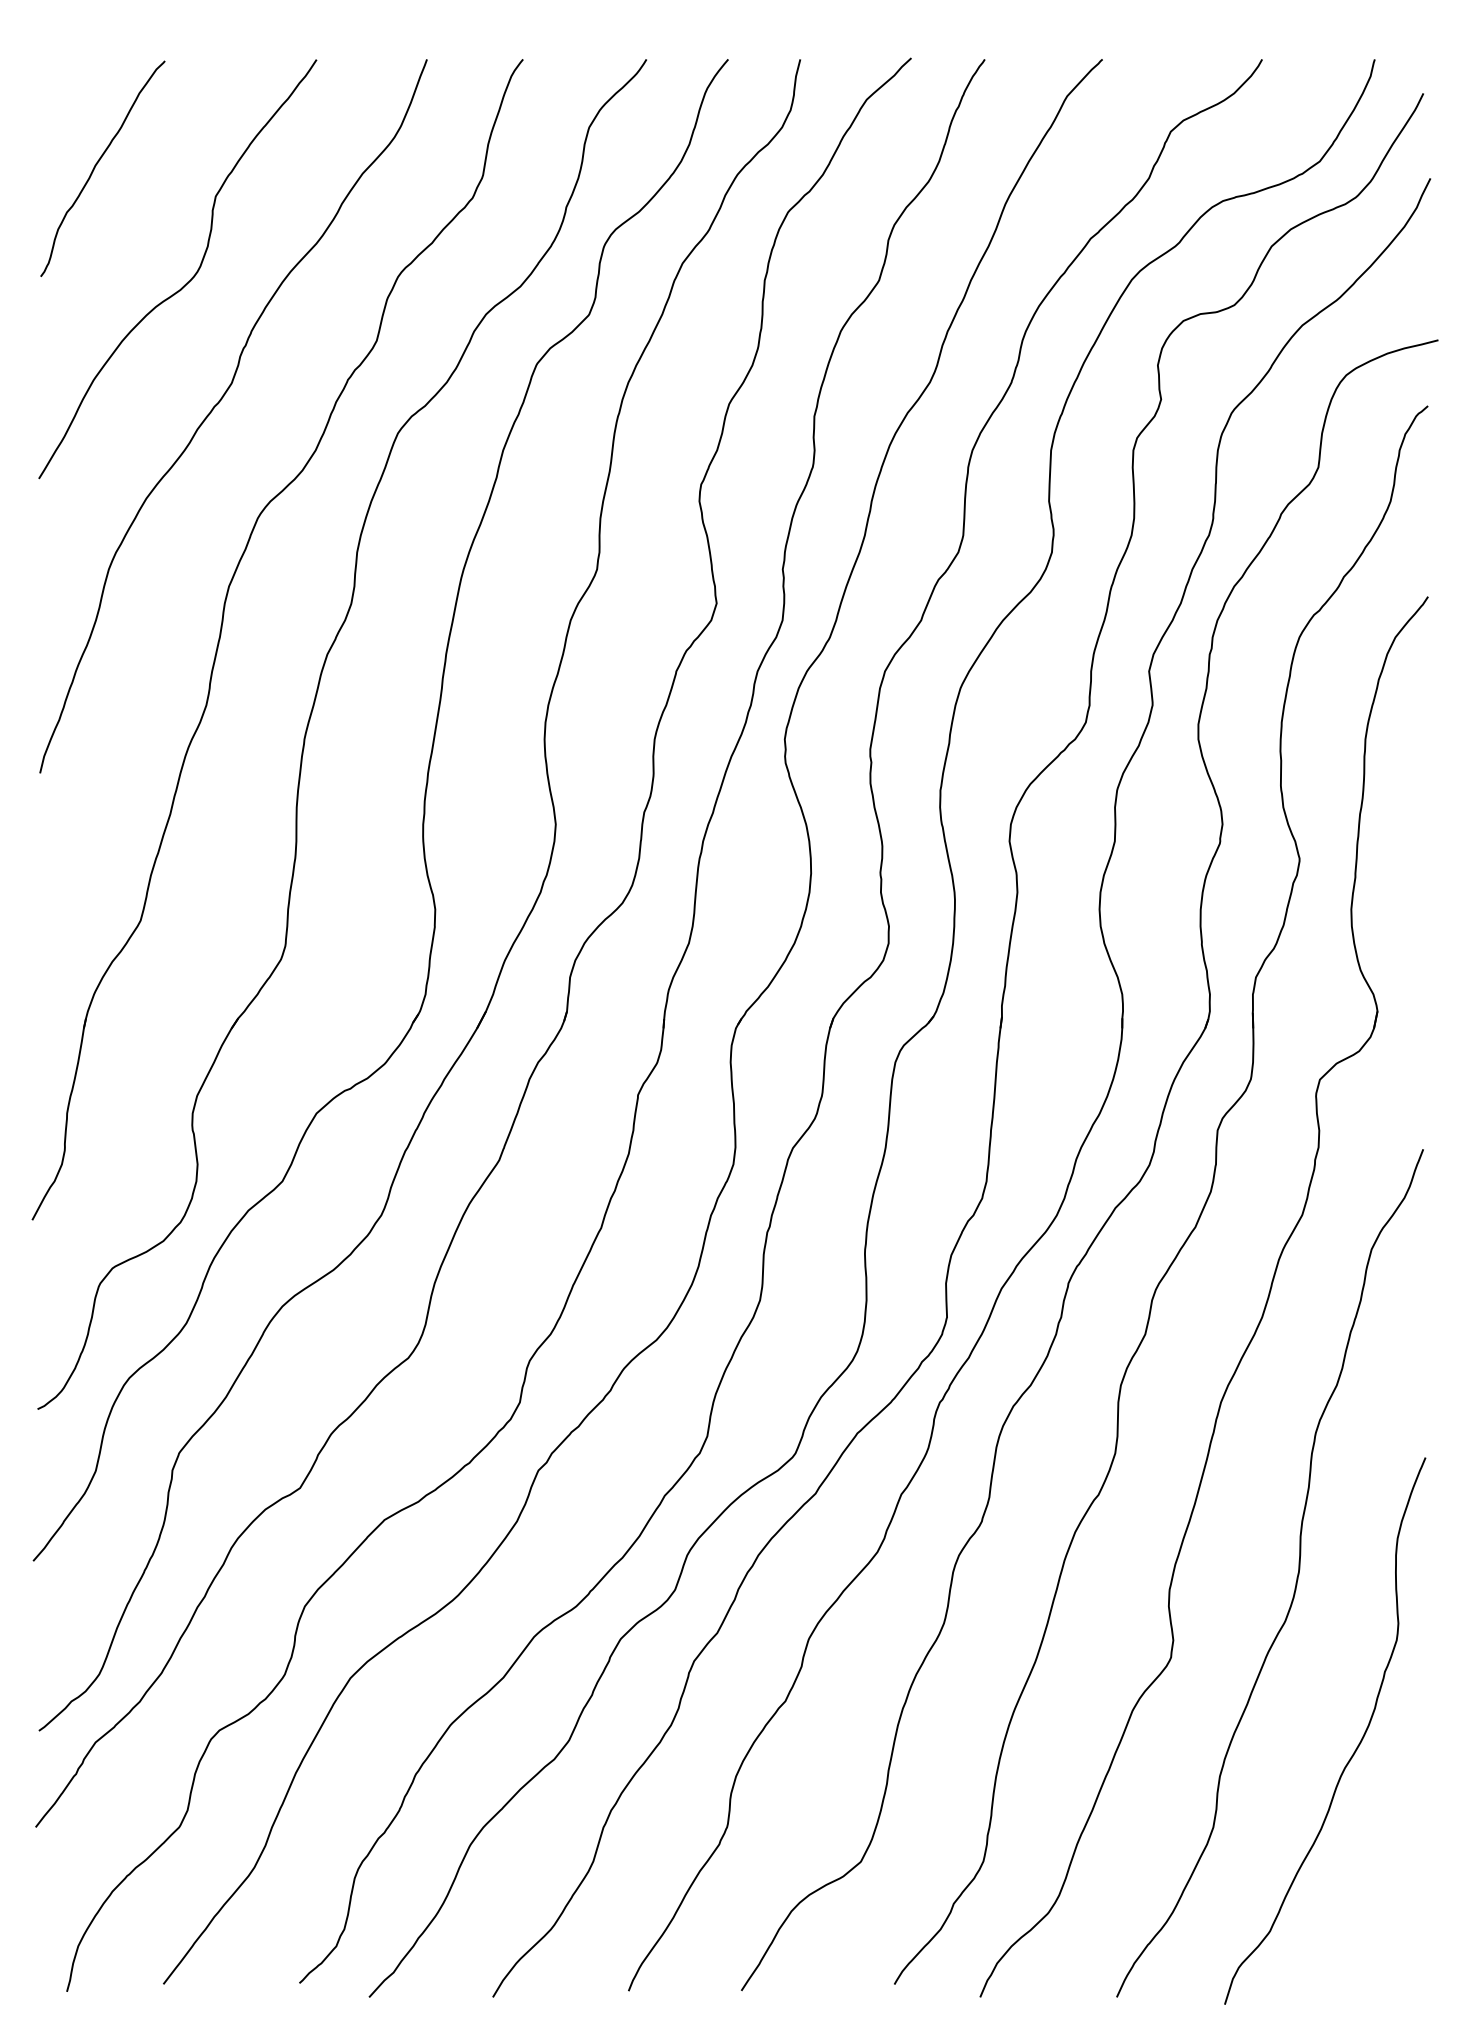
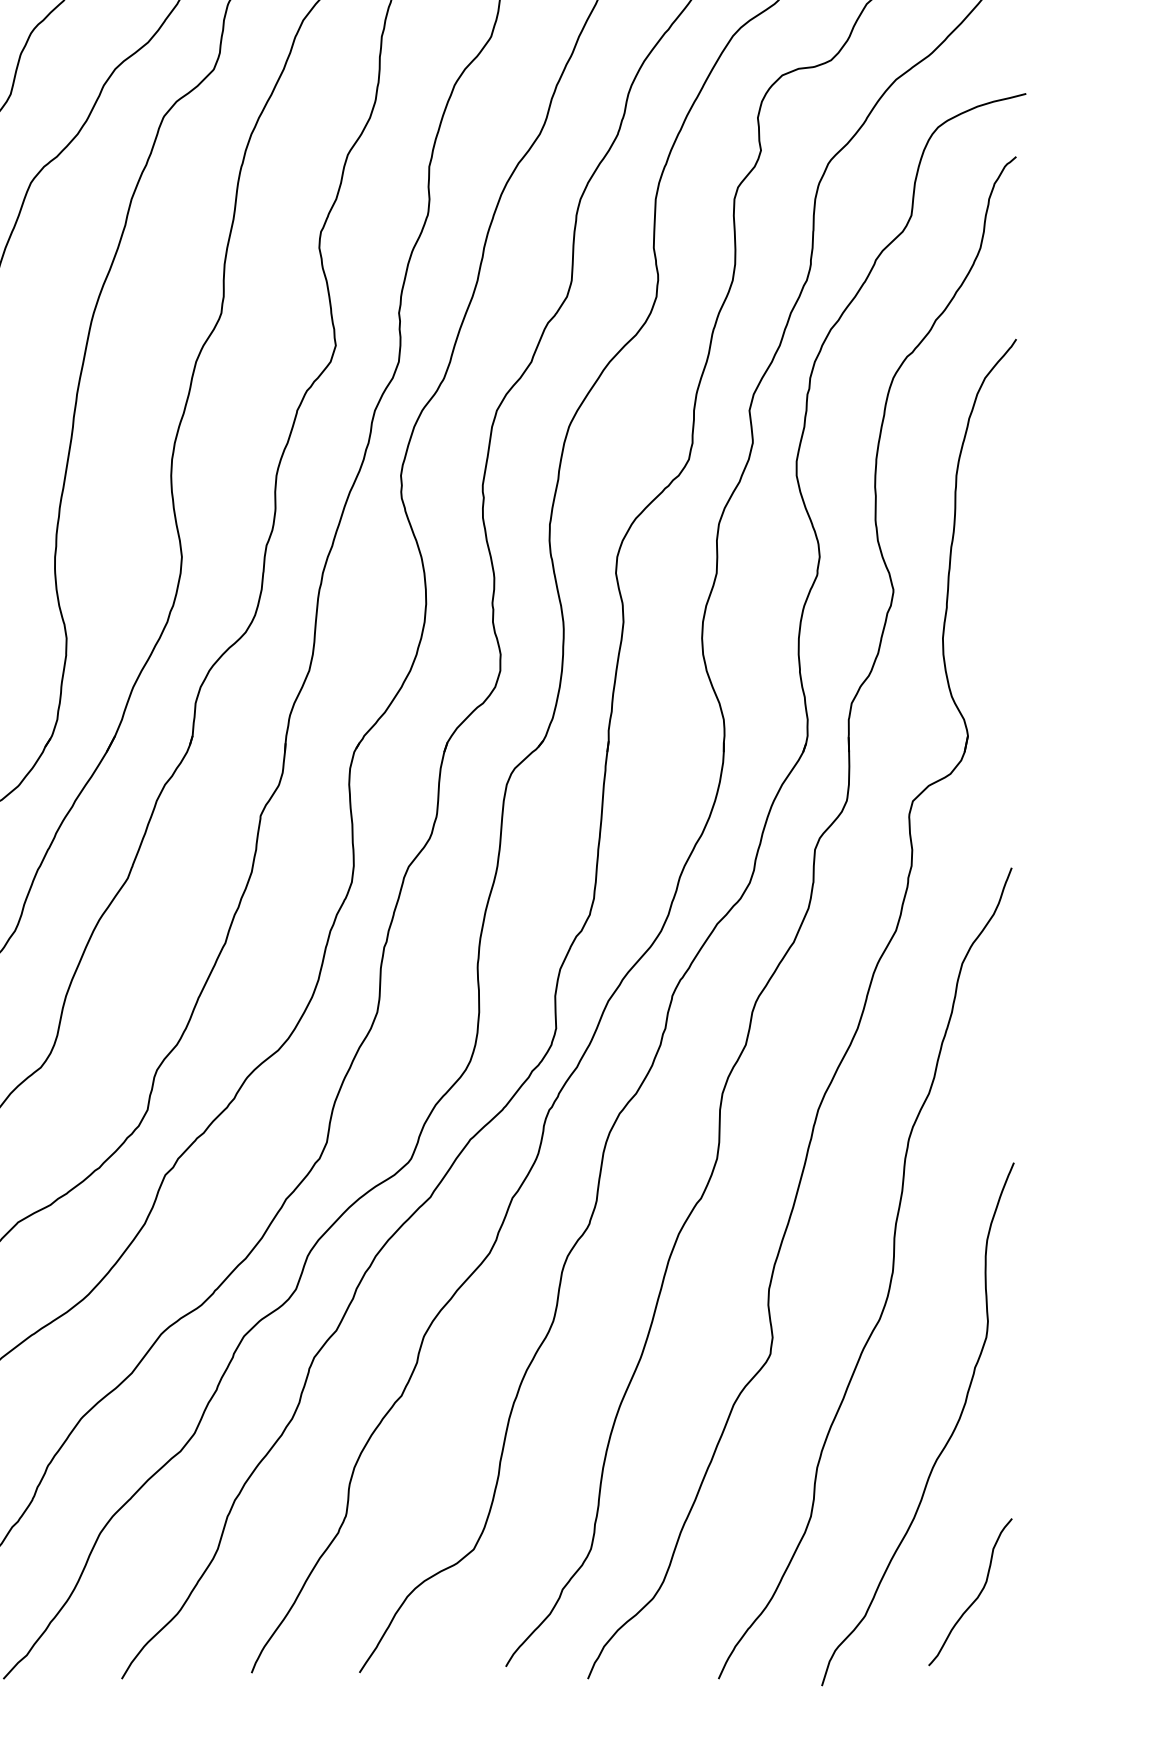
curve: (1387, 1910) -> (977, 1595), added

